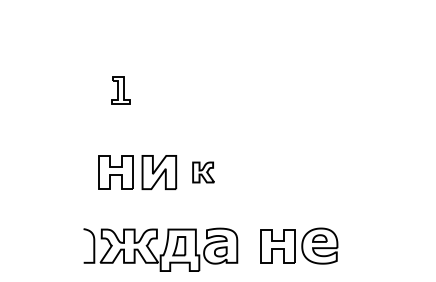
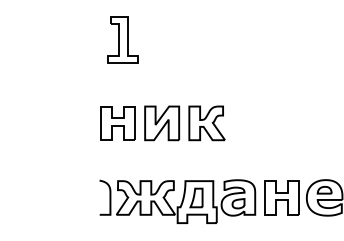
part: (120, 90) -> (122, 40), size x1.67
part: (203, 172) -> (206, 123), size x1.67
part: (160, 249) -> (177, 201), moved

